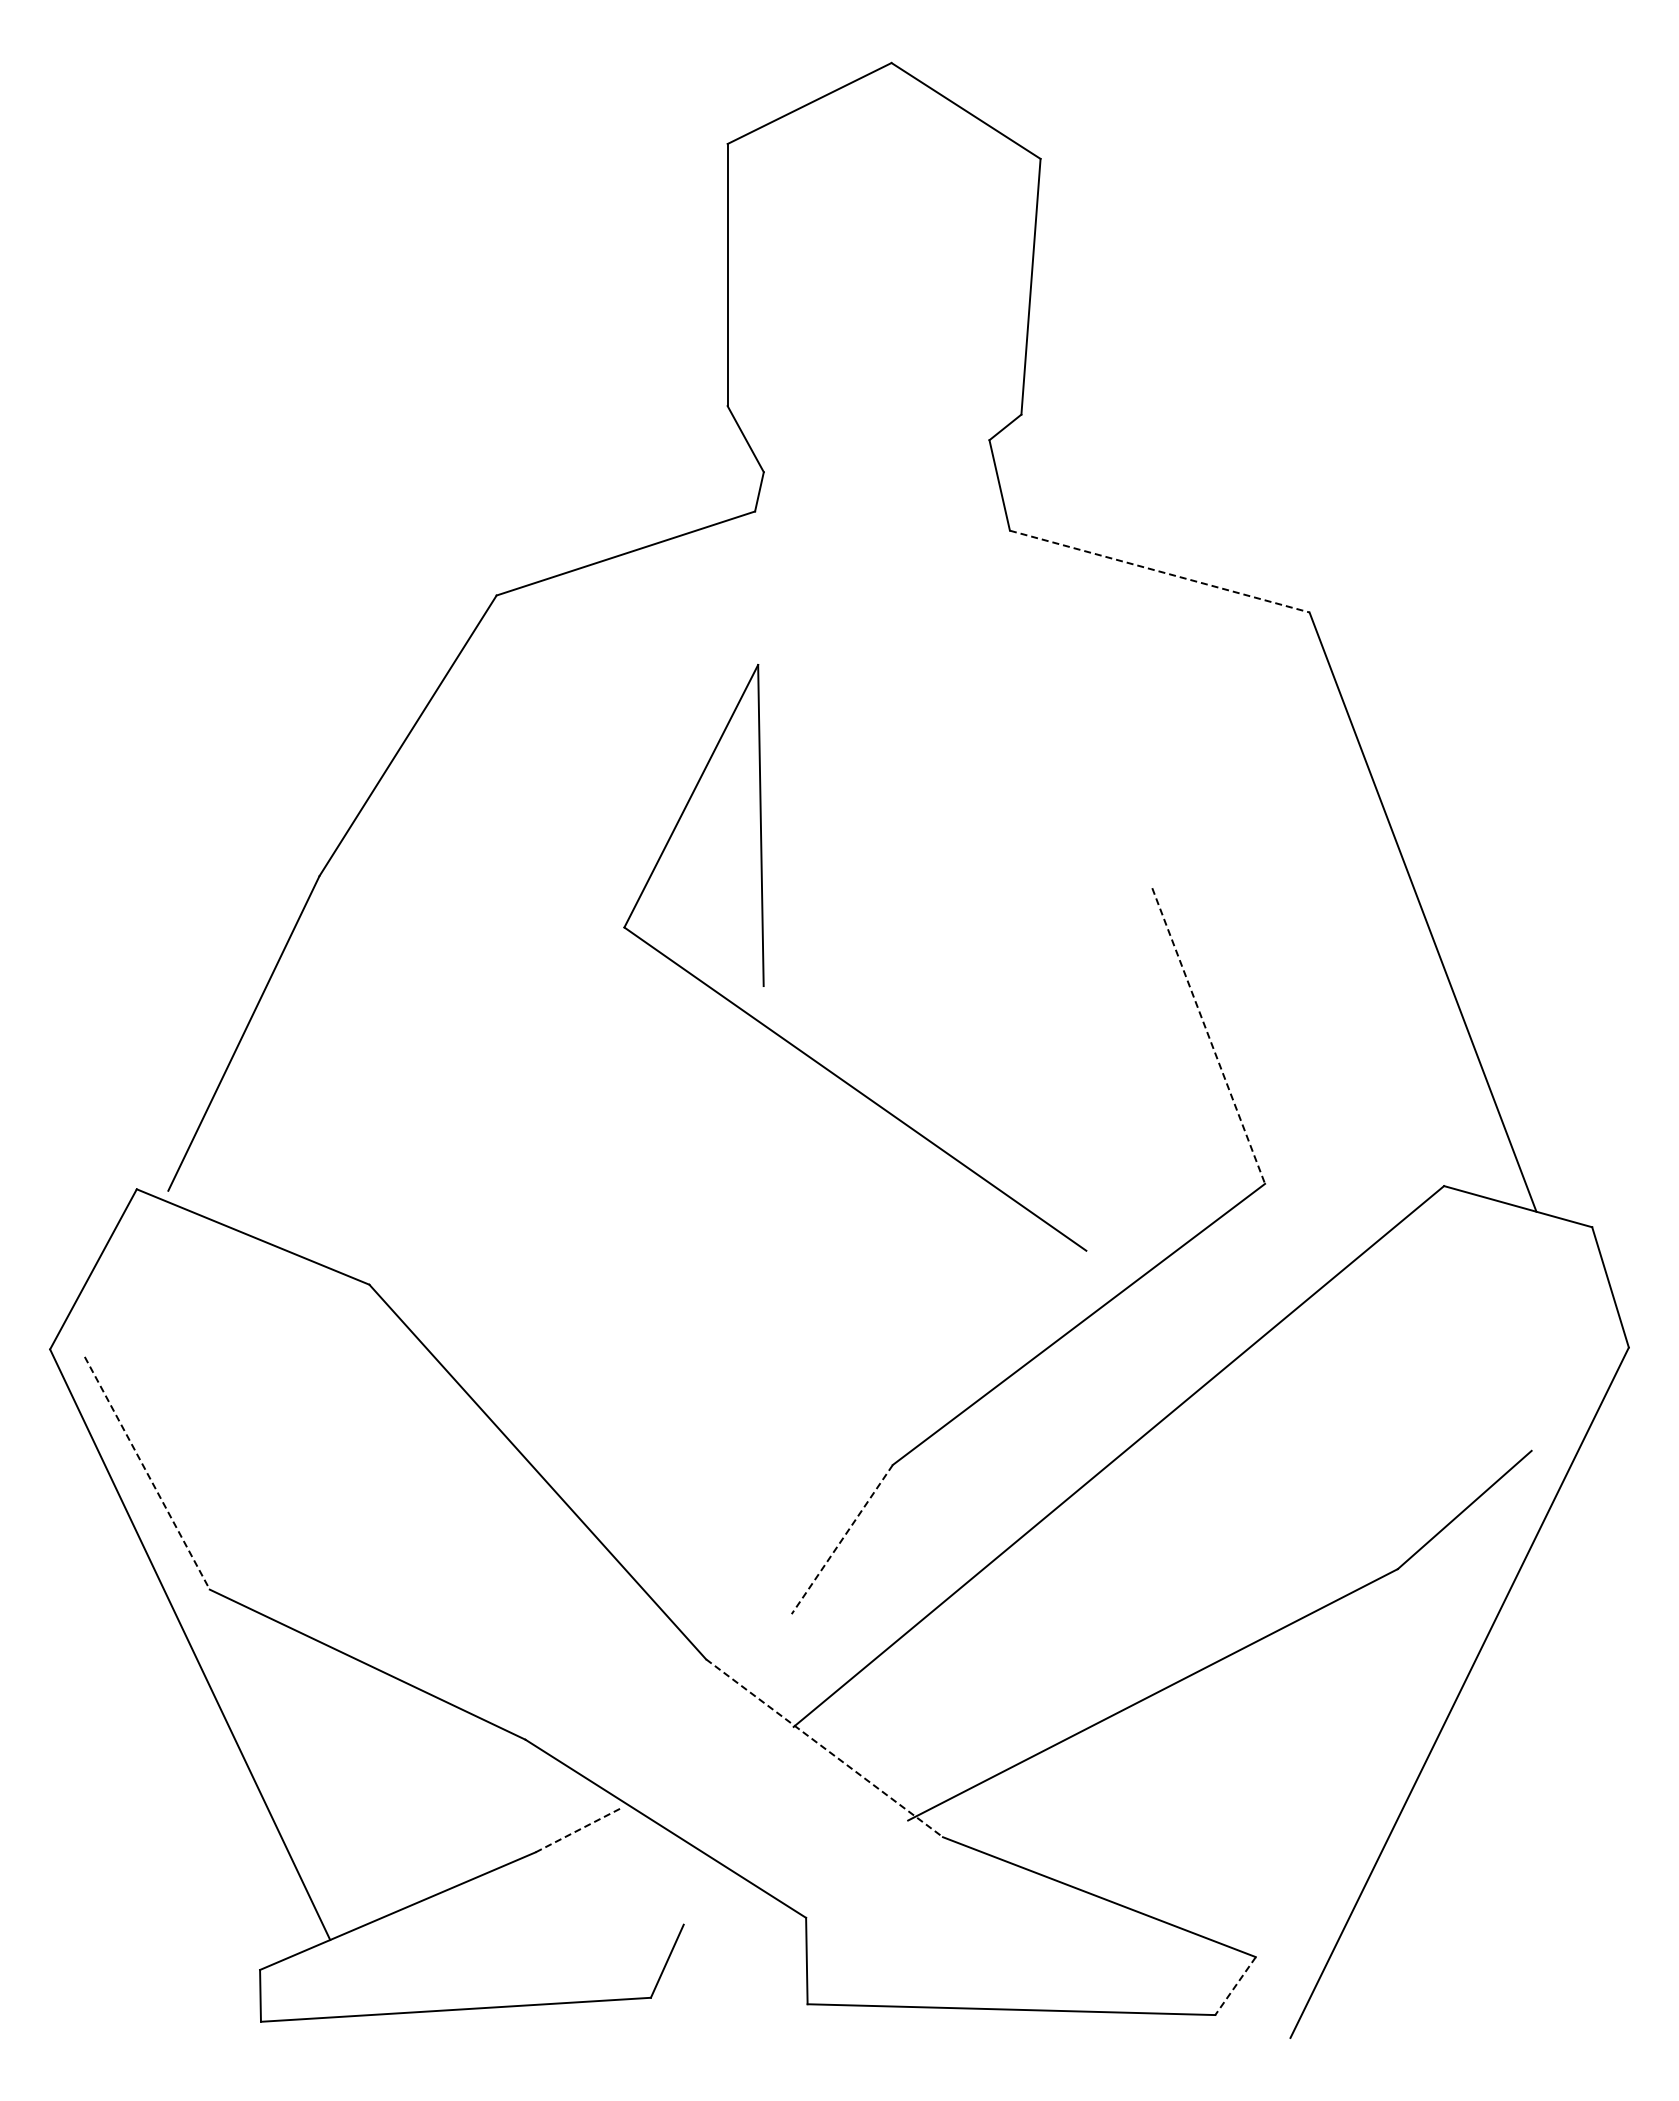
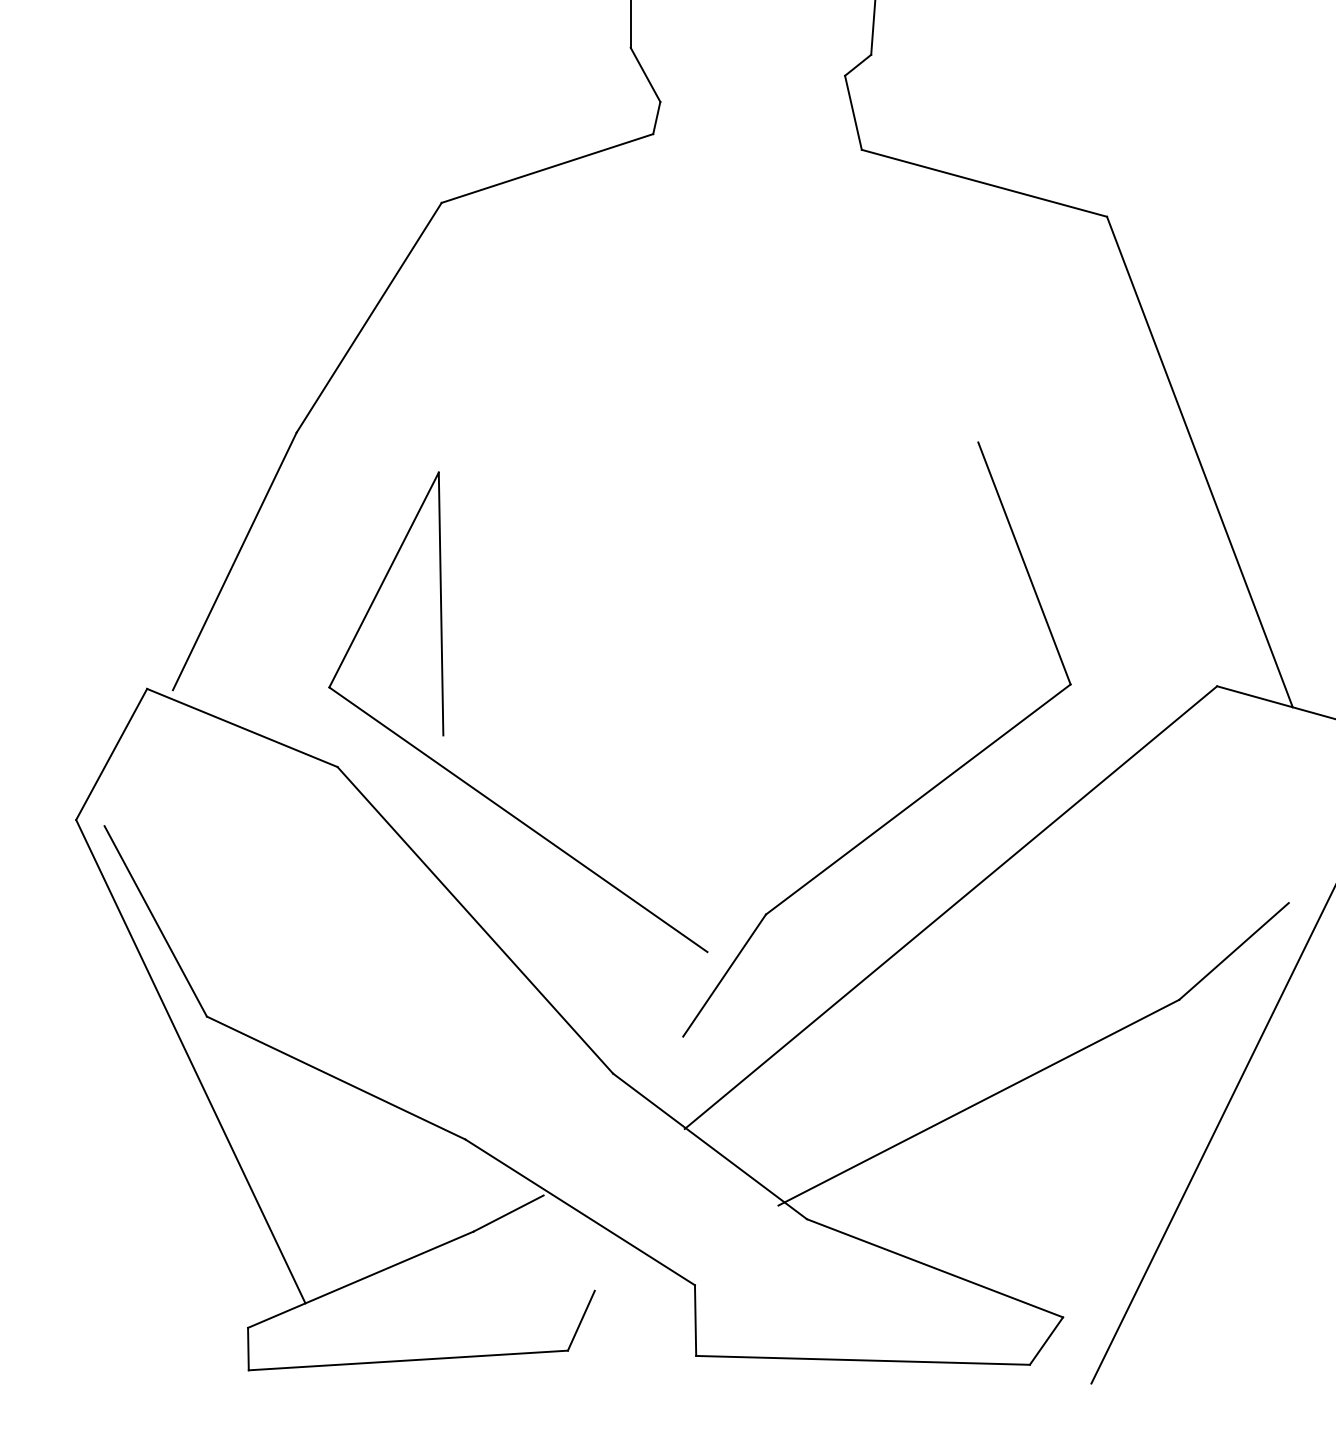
line: (1160, 571) -> (985, 183), dashed -> solid
part: (764, 957) -> (444, 711), moved
line: (1208, 1036) -> (1024, 563), dashed -> solid
line: (147, 1473) -> (155, 921), dashed -> solid
line: (842, 1539) -> (724, 975), dashed -> solid
line: (824, 1748) -> (710, 1146), dashed -> solid
line: (578, 1830) -> (508, 1213), dashed -> solid
line: (1235, 1986) -> (1046, 1341), dashed -> solid

